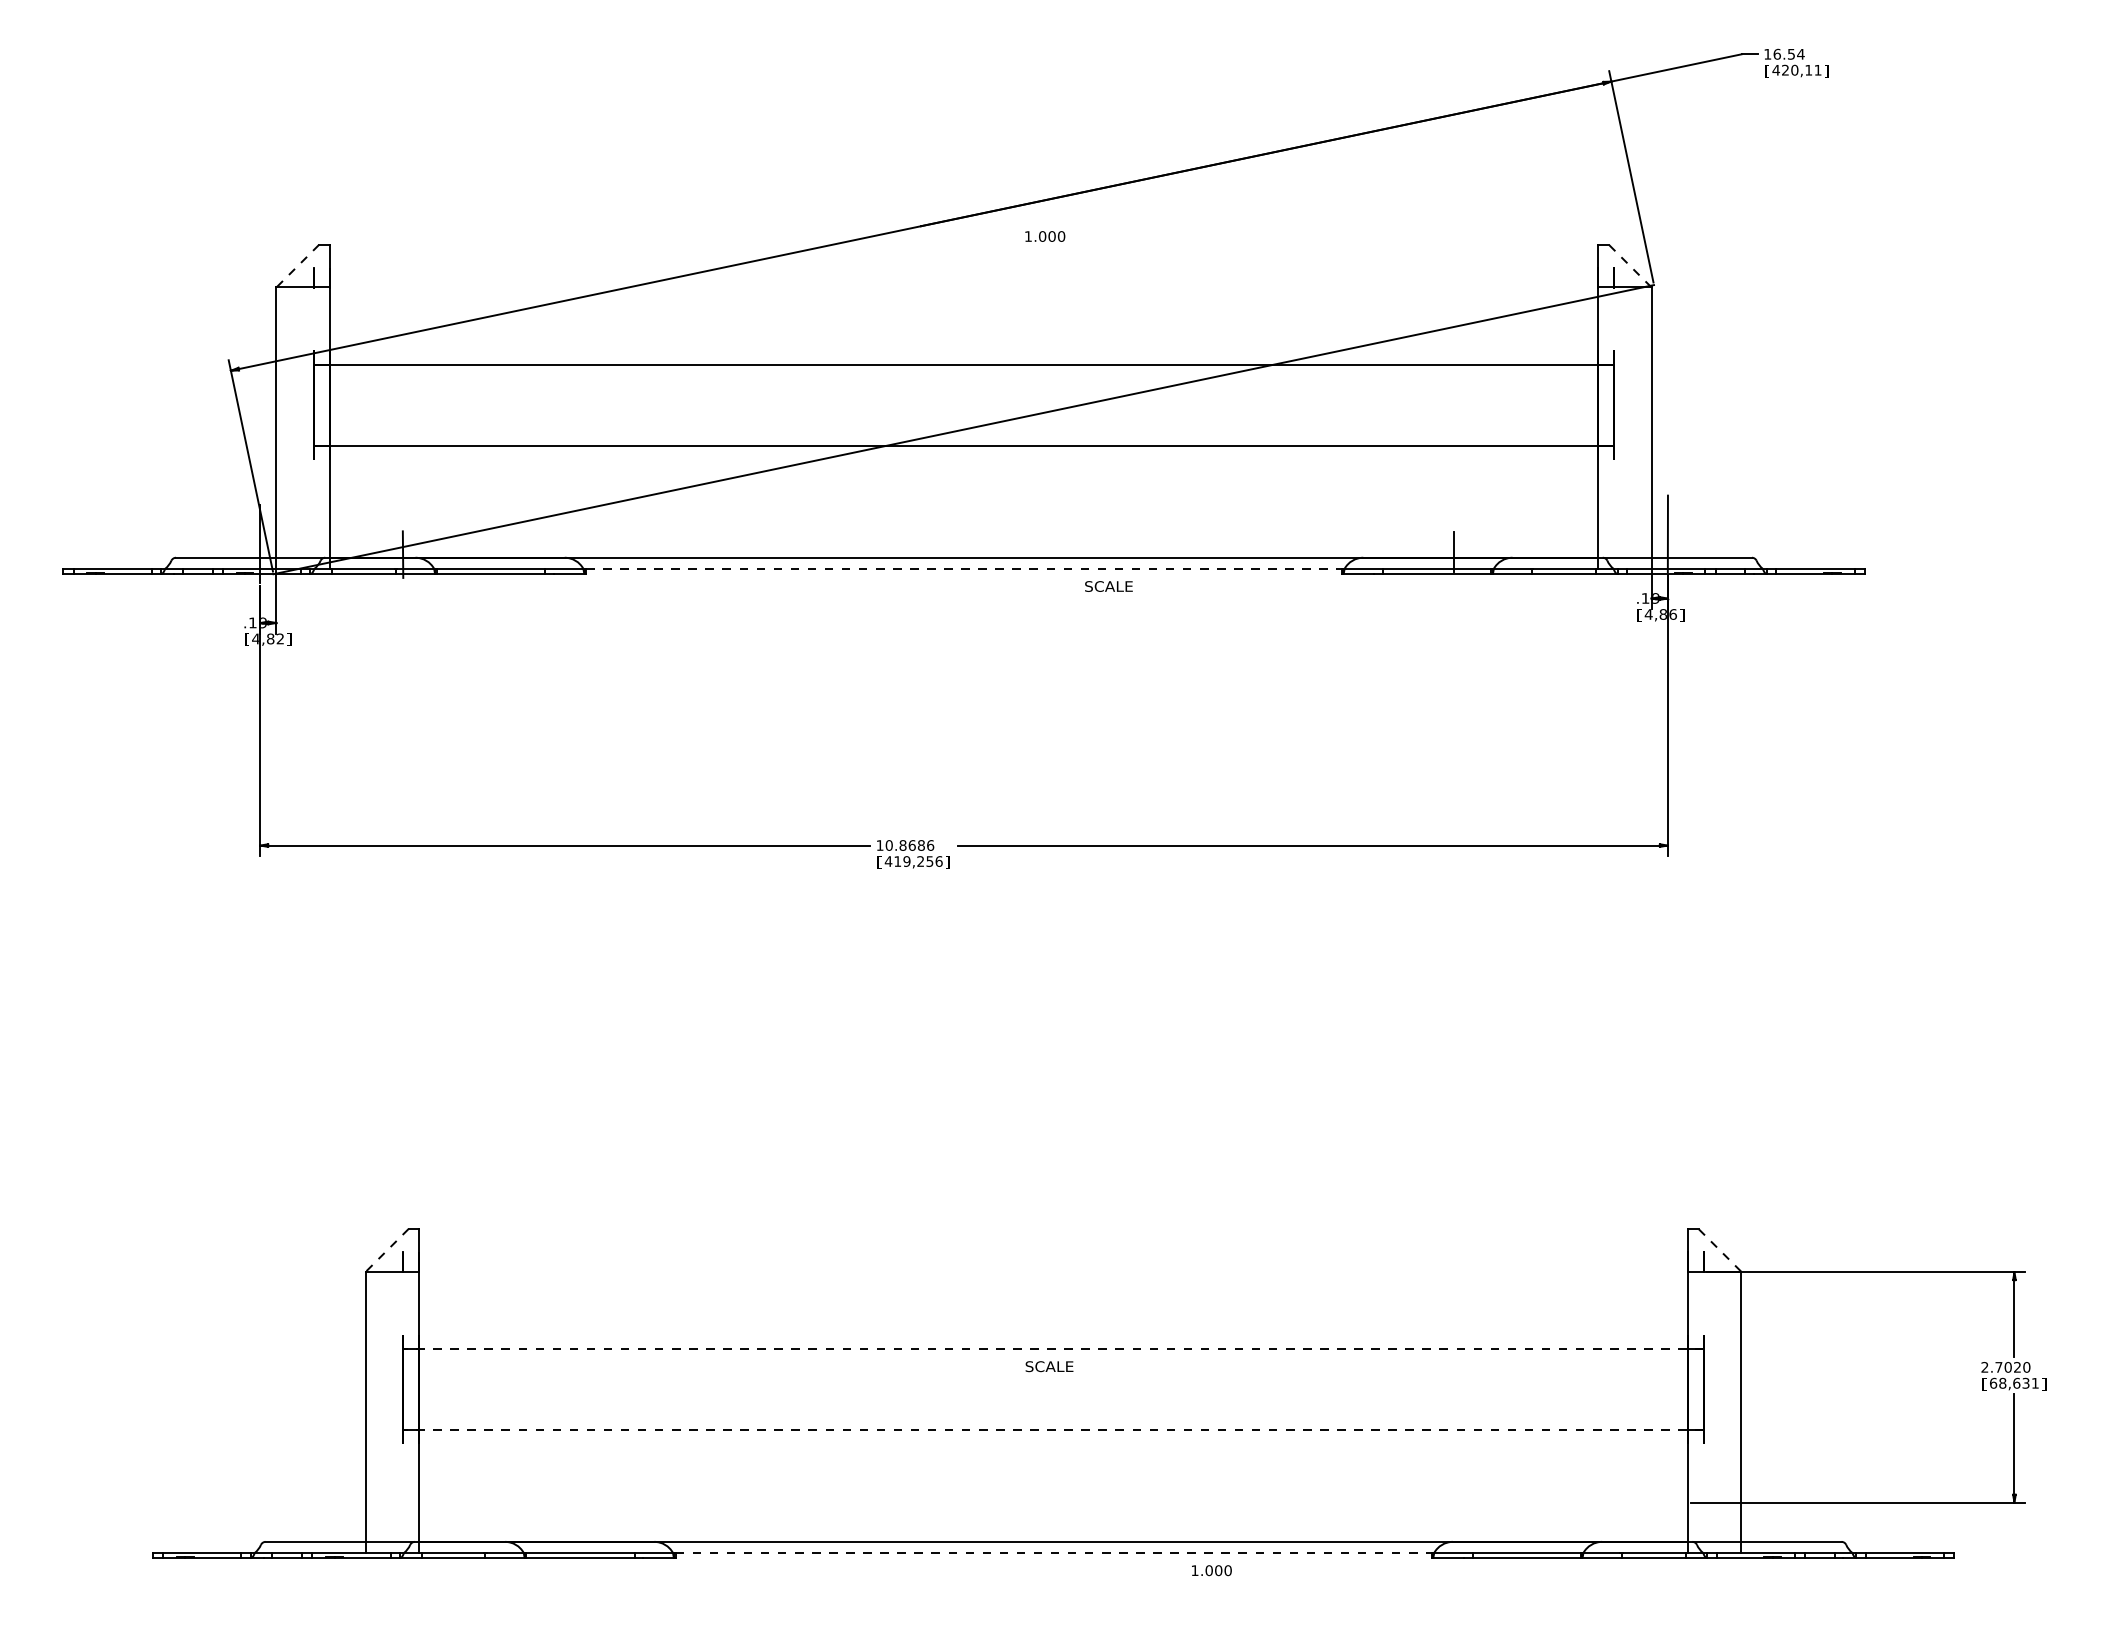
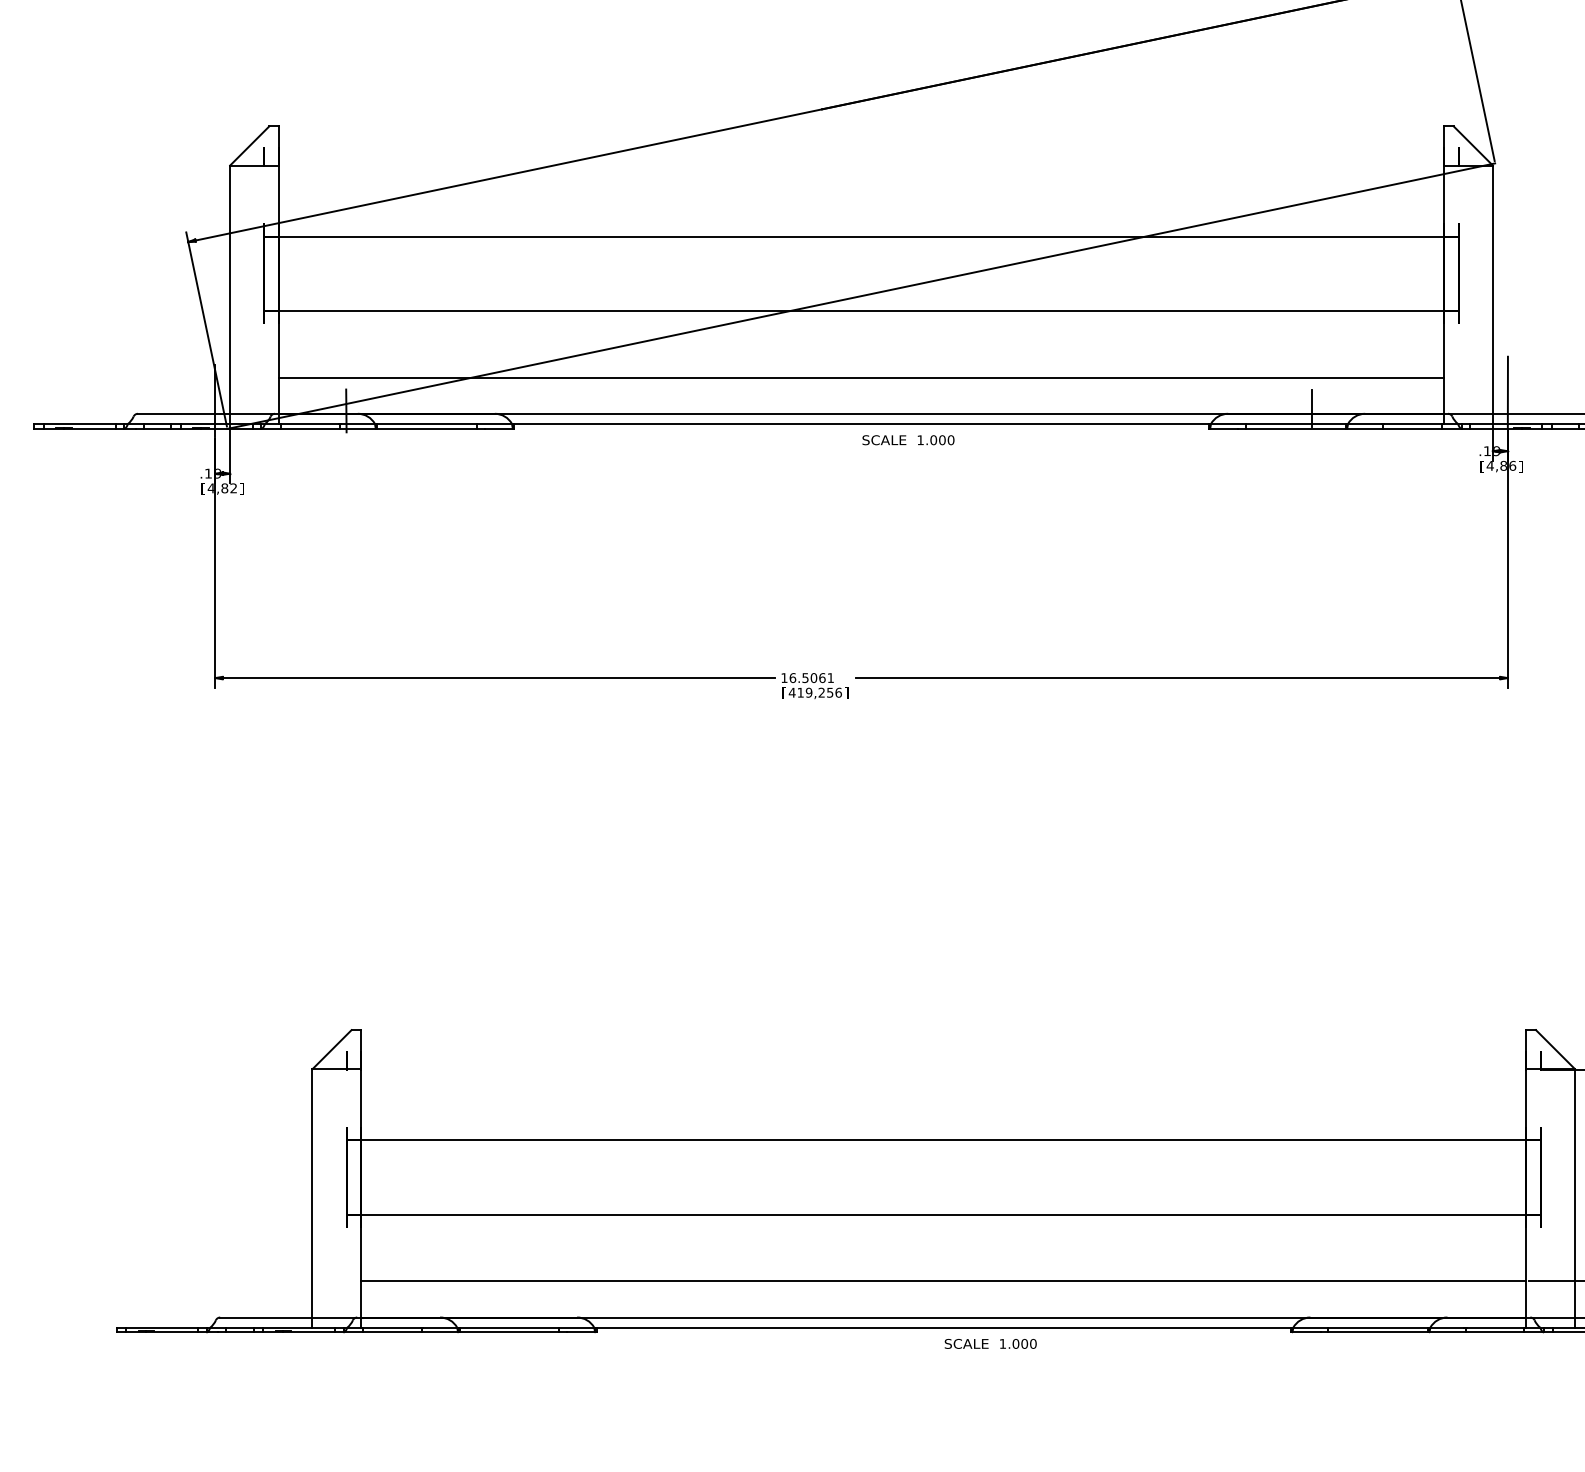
text: (1045, 236) -> (936, 440), moved
line: (1629, 265) -> (1472, 145), dashed -> solid
line: (297, 266) -> (249, 146), dashed -> solid
line: (963, 518) -> (861, 377), added
line: (964, 568) -> (861, 423), dashed -> solid
text: (1108, 586) -> (883, 440), moved
text: (910, 845) -> (812, 678), 10.8686 -> 16.5061
line: (1719, 1249) -> (1555, 1049), dashed -> solid
line: (387, 1250) -> (332, 1049), dashed -> solid
line: (1053, 1348) -> (943, 1139), dashed -> solid
text: (1049, 1366) -> (966, 1343), moved
line: (1053, 1430) -> (943, 1215), dashed -> solid
line: (1053, 1502) -> (943, 1281), added
line: (1053, 1552) -> (943, 1327), dashed -> solid
text: (1211, 1570) -> (1018, 1343), moved

